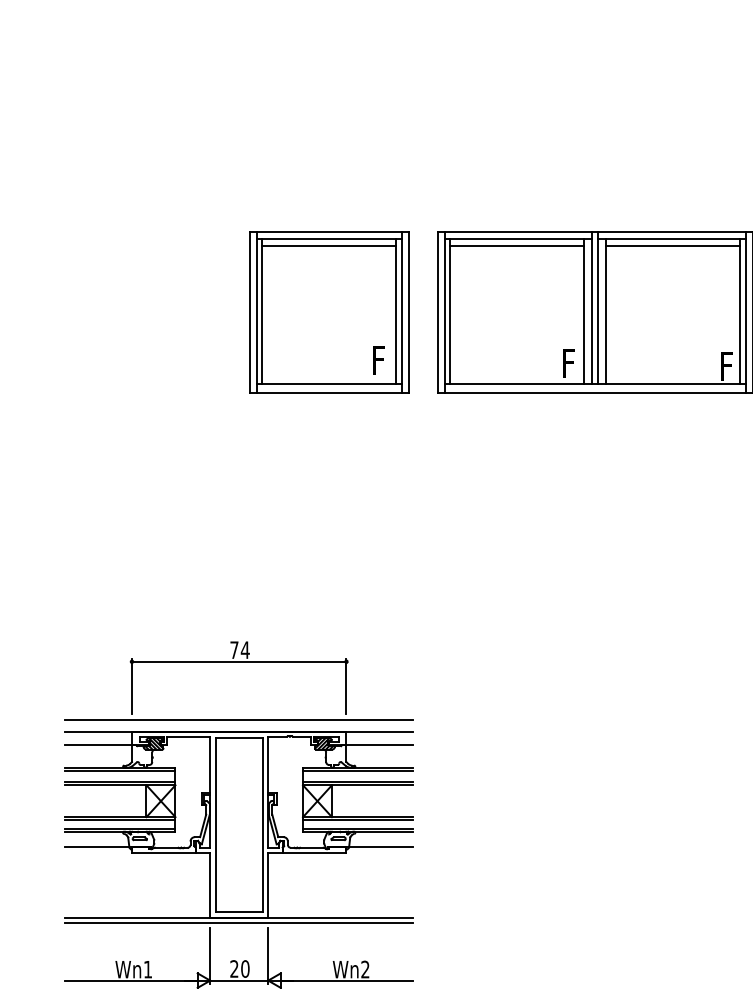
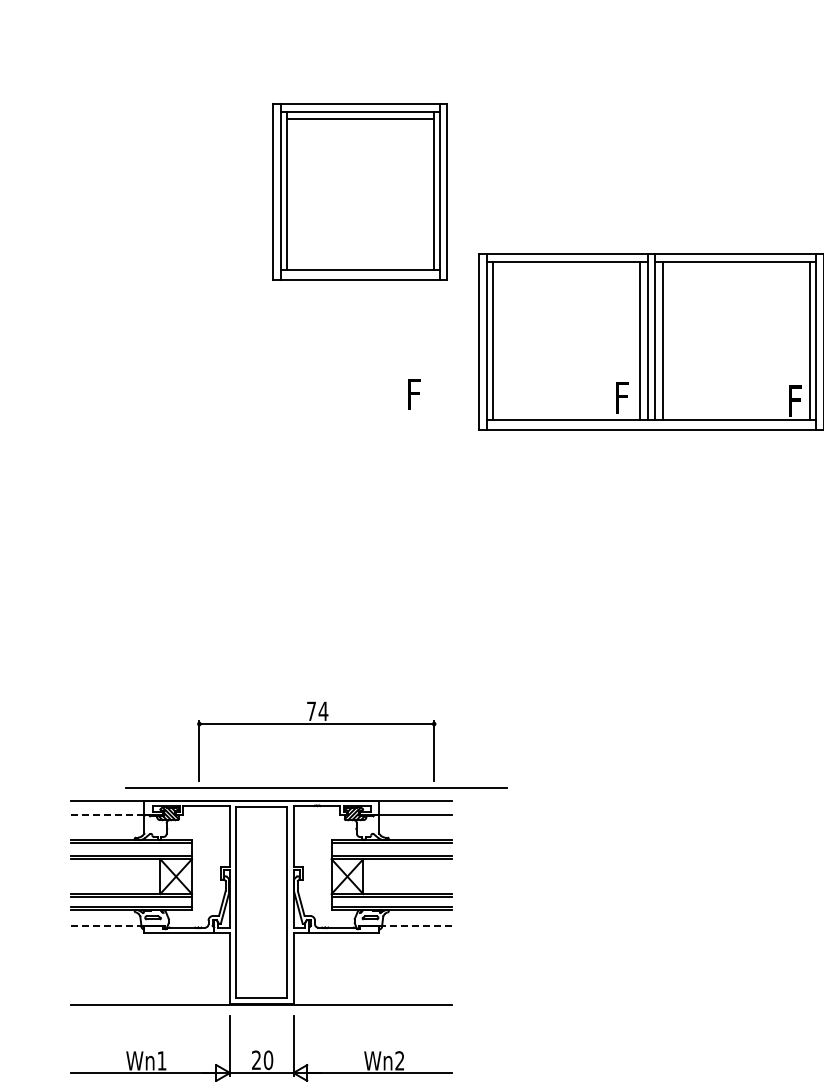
line: (516, 245) -> (565, 268), removed
line: (673, 245) -> (736, 268), removed
part: (328, 312) -> (359, 191), moved
part: (238, 662) -> (316, 724), moved
line: (100, 745) -> (109, 815), solid -> dashed
line: (99, 846) -> (108, 926), solid -> dashed
line: (379, 846) -> (415, 926), solid -> dashed
line: (238, 922) -> (261, 1009), removed

